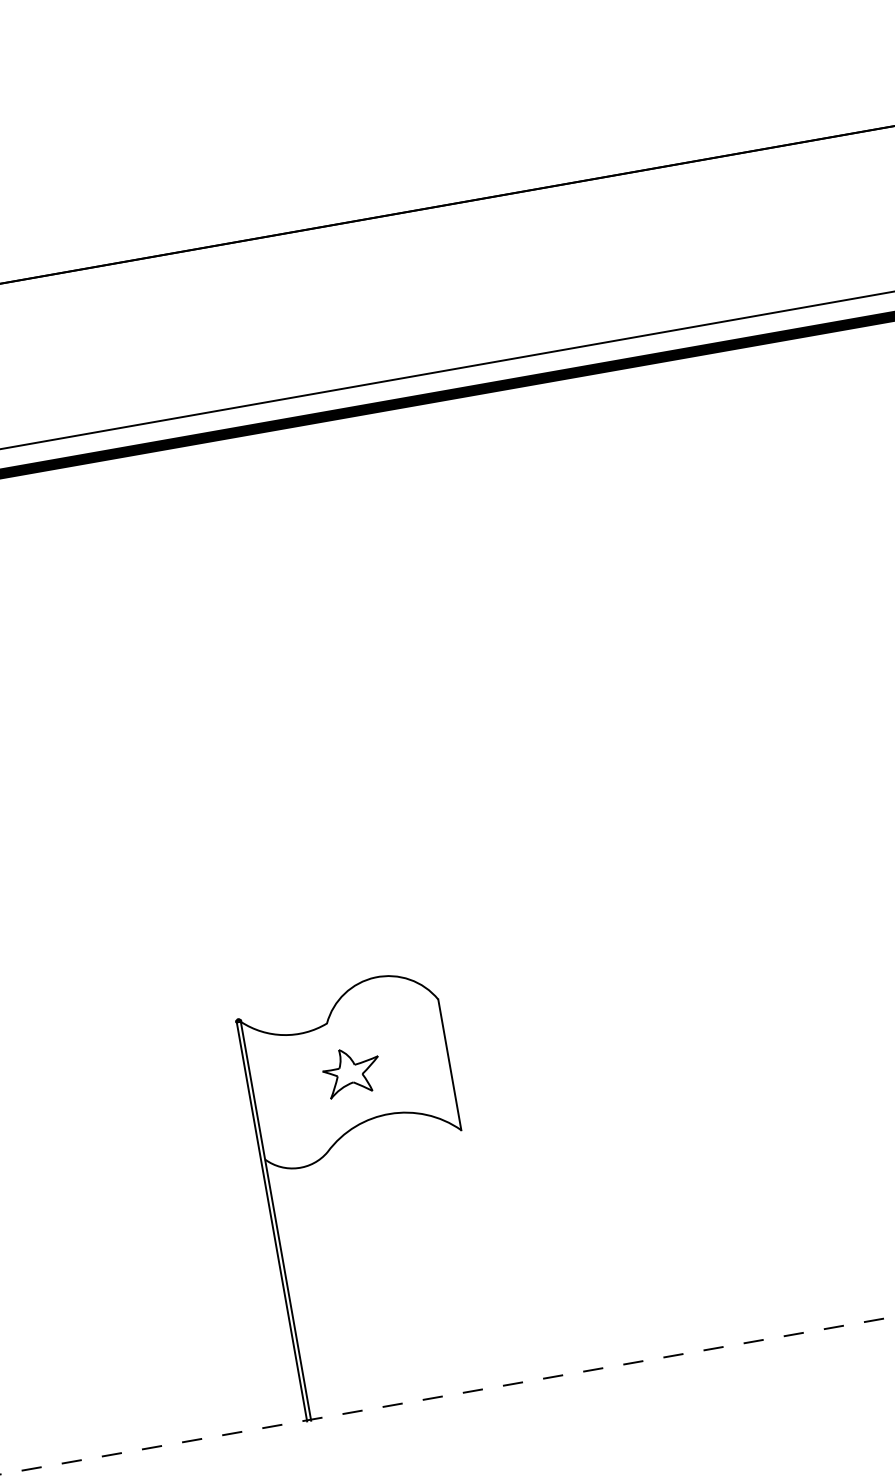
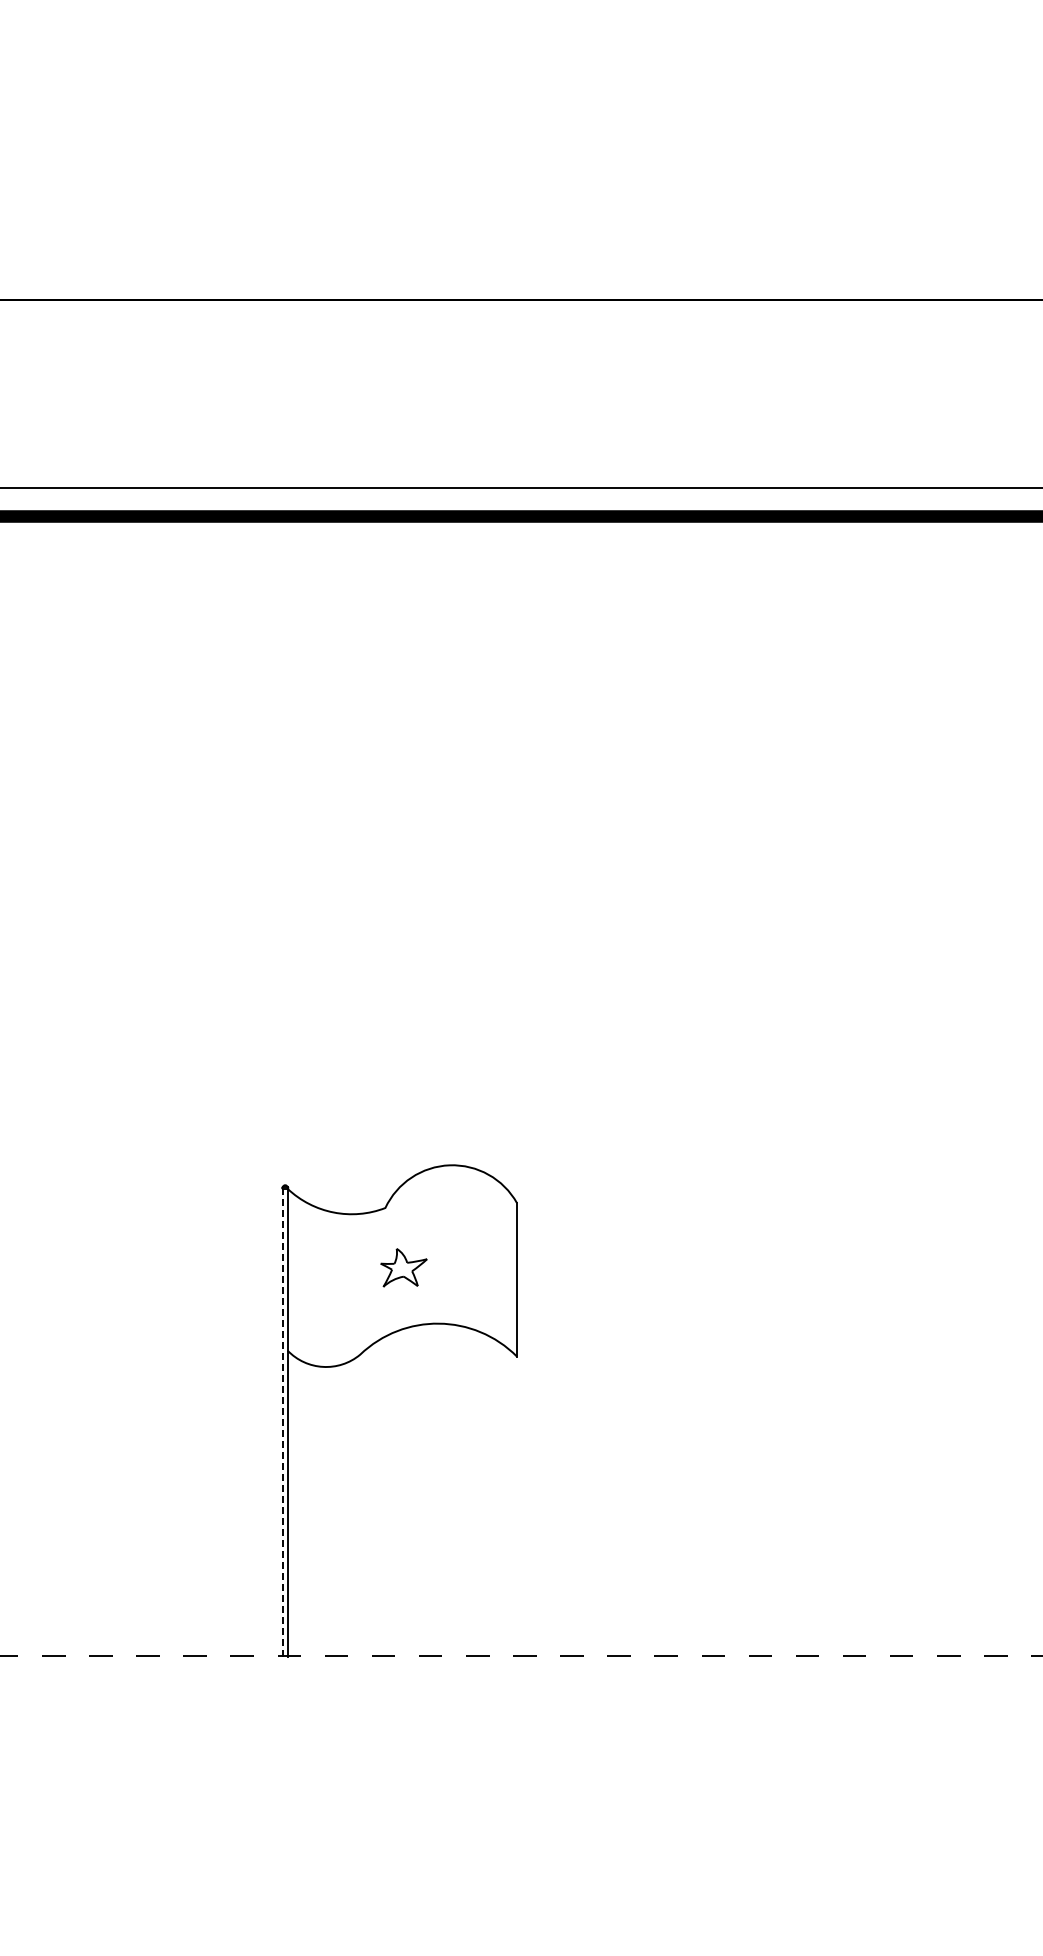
part: (351, 1071) -> (403, 1267), size x0.7
line: (271, 1221) -> (282, 1422), solid -> dashed

